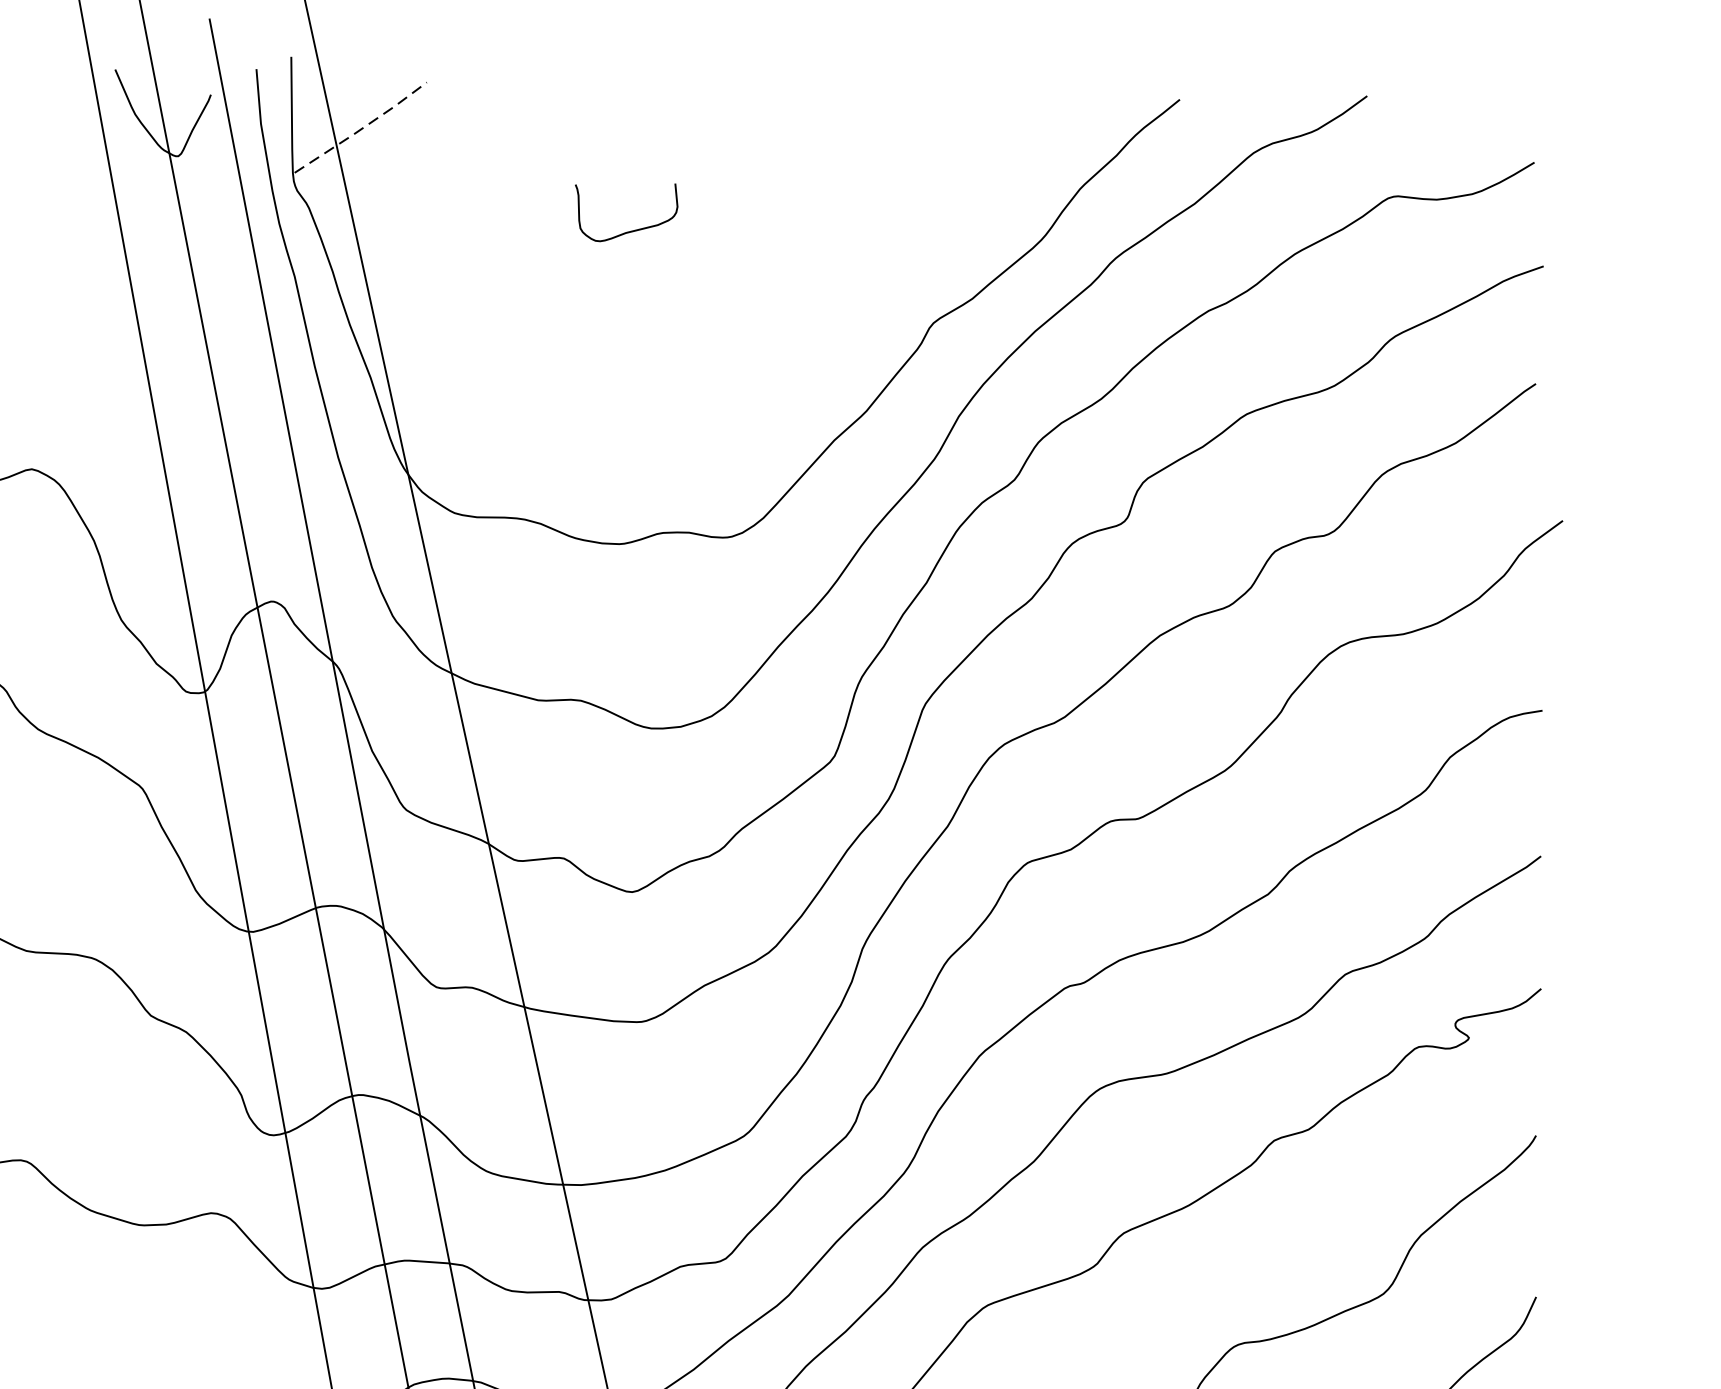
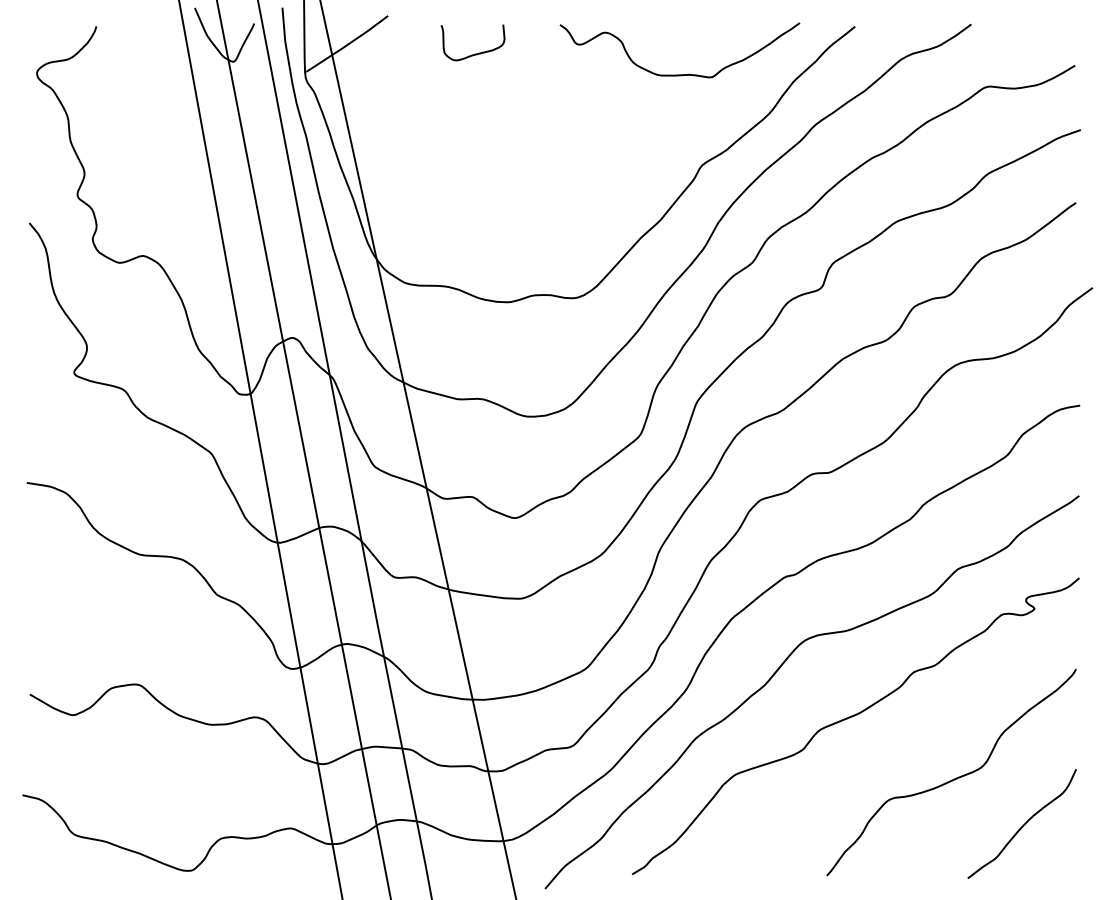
line: (362, 128) -> (348, 44), dashed -> solid
curve: (896, 176) -> (679, 74), added
curve: (628, 230) -> (474, 53), moved

